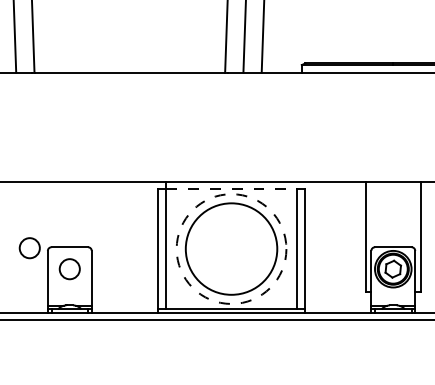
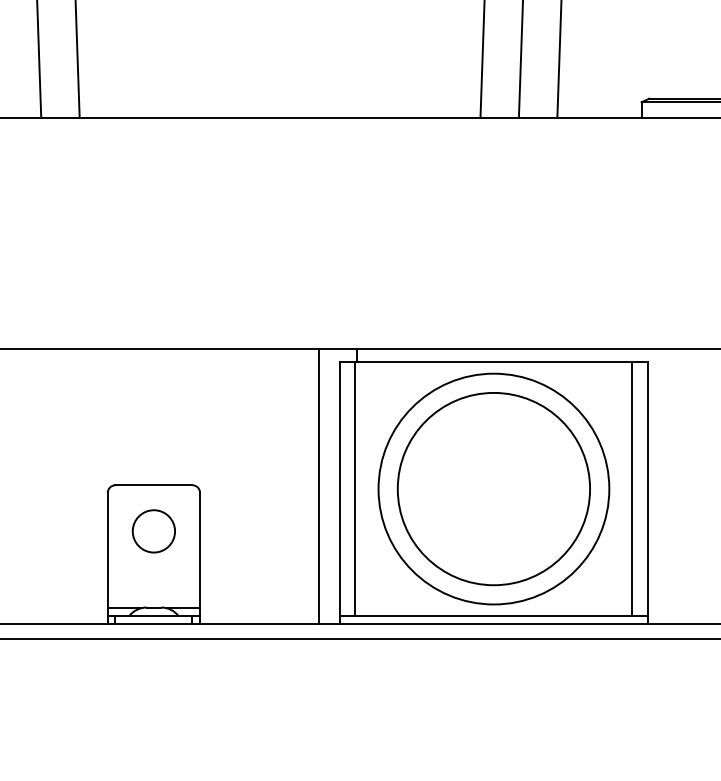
line: (231, 188) -> (493, 361), dashed -> solid
line: (148, 247) -> (319, 485), added
circle: (29, 248) -> (69, 487), removed
circle: (231, 248) -> (493, 487), dashed -> solid

